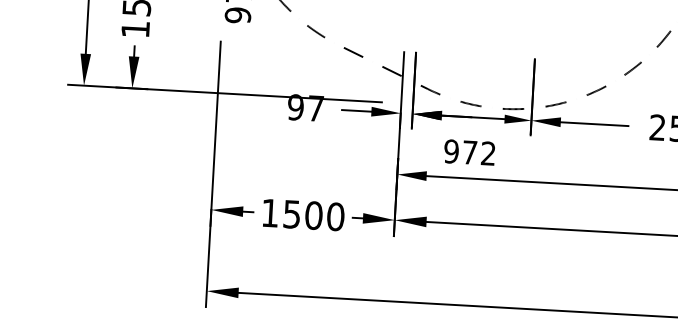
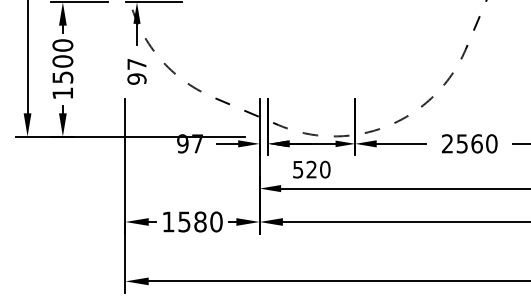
text: (469, 152) -> (311, 169), 972 -> 520
text: (313, 214) -> (200, 221), 1500 -> 1580

